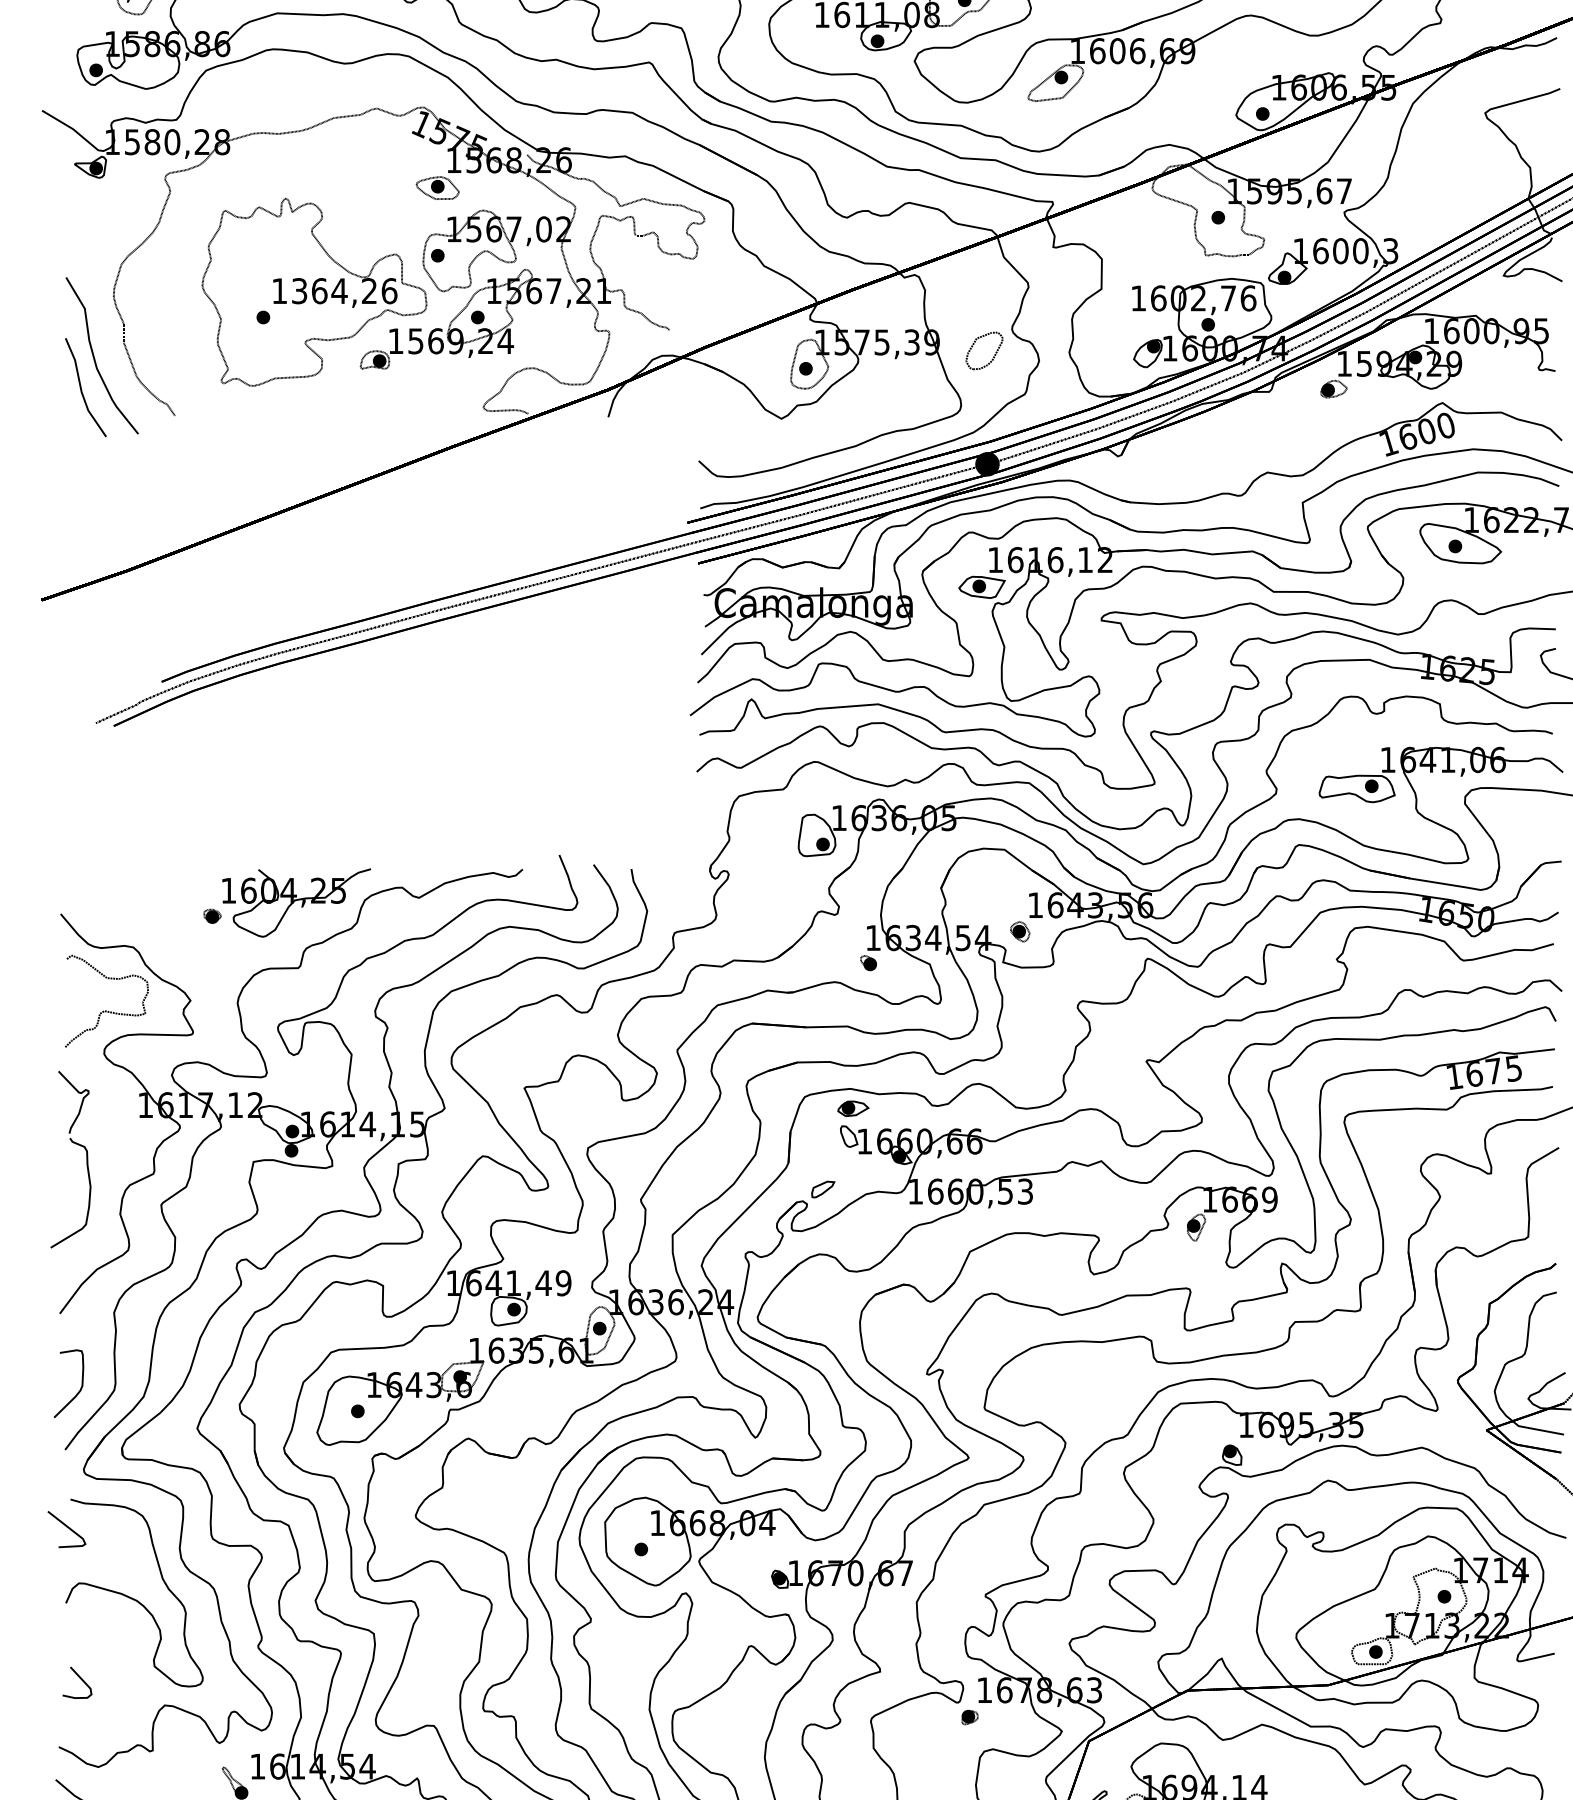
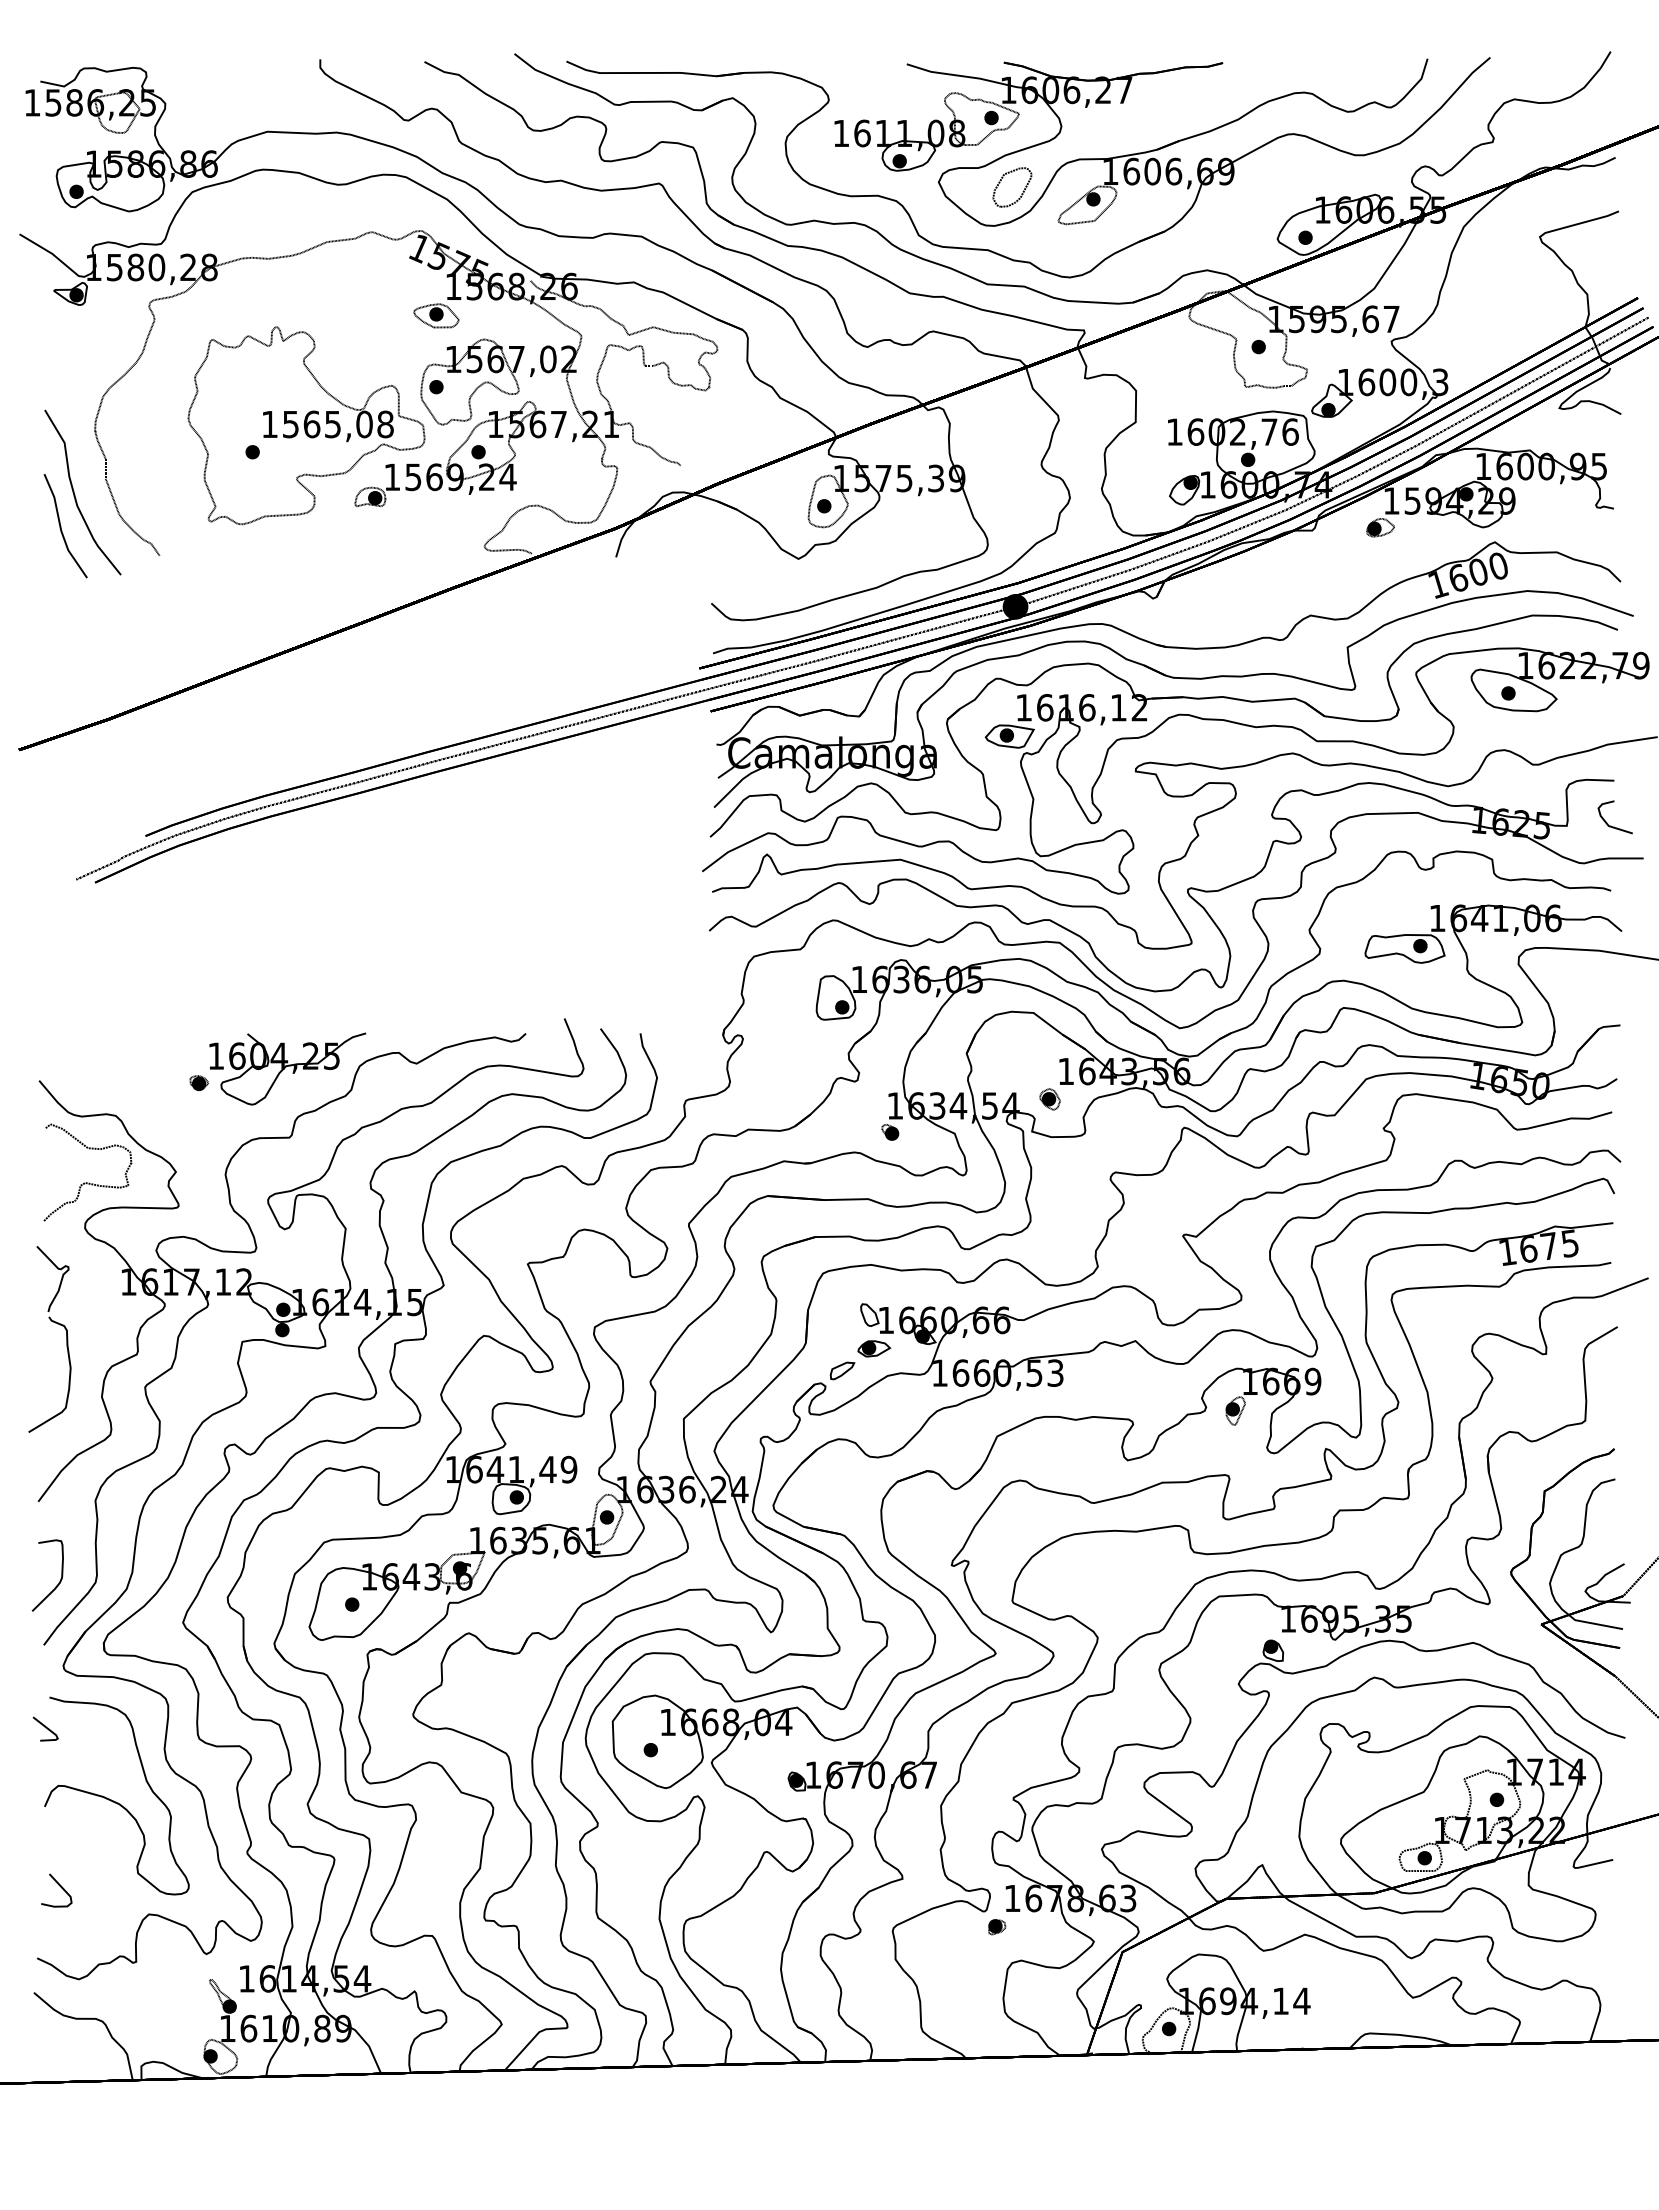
text: (344, 291) -> (338, 424), 1364,26 -> 1565,08
part: (984, 350) -> (1012, 187), moved
part: (853, 1108) -> (874, 1348), moved
part: (66, 1528) -> (45, 1728), size x0.62

